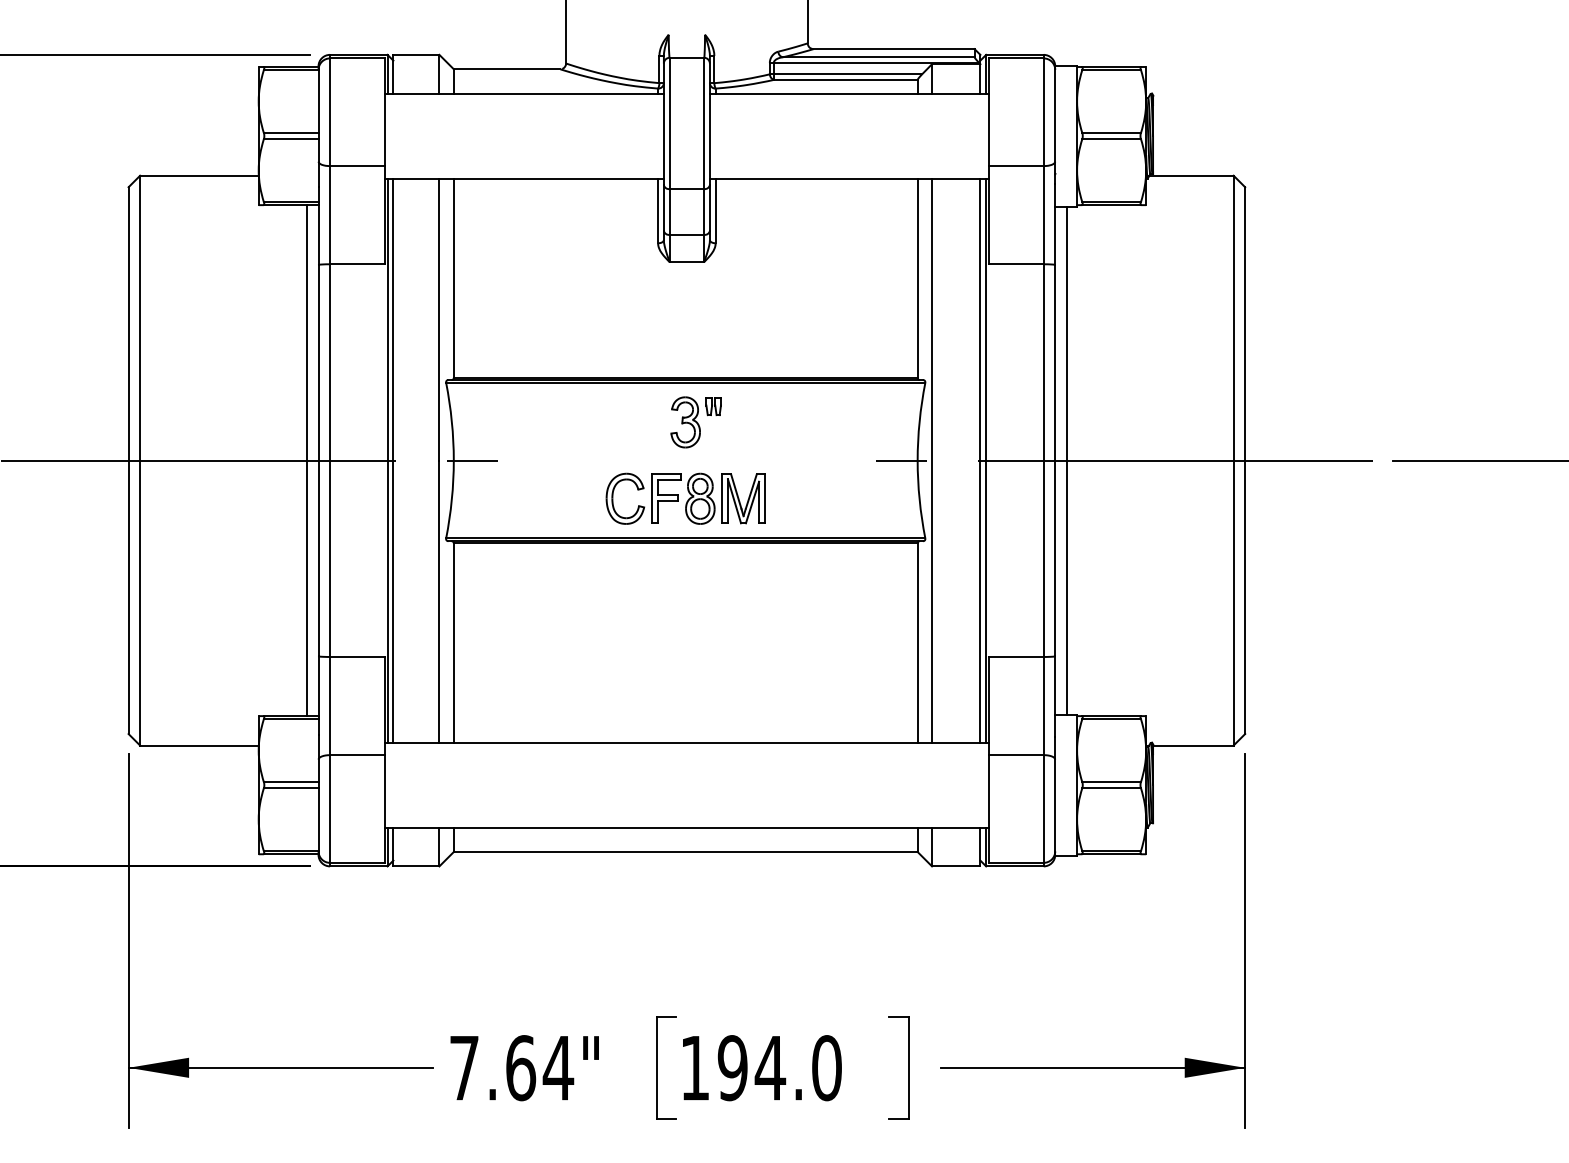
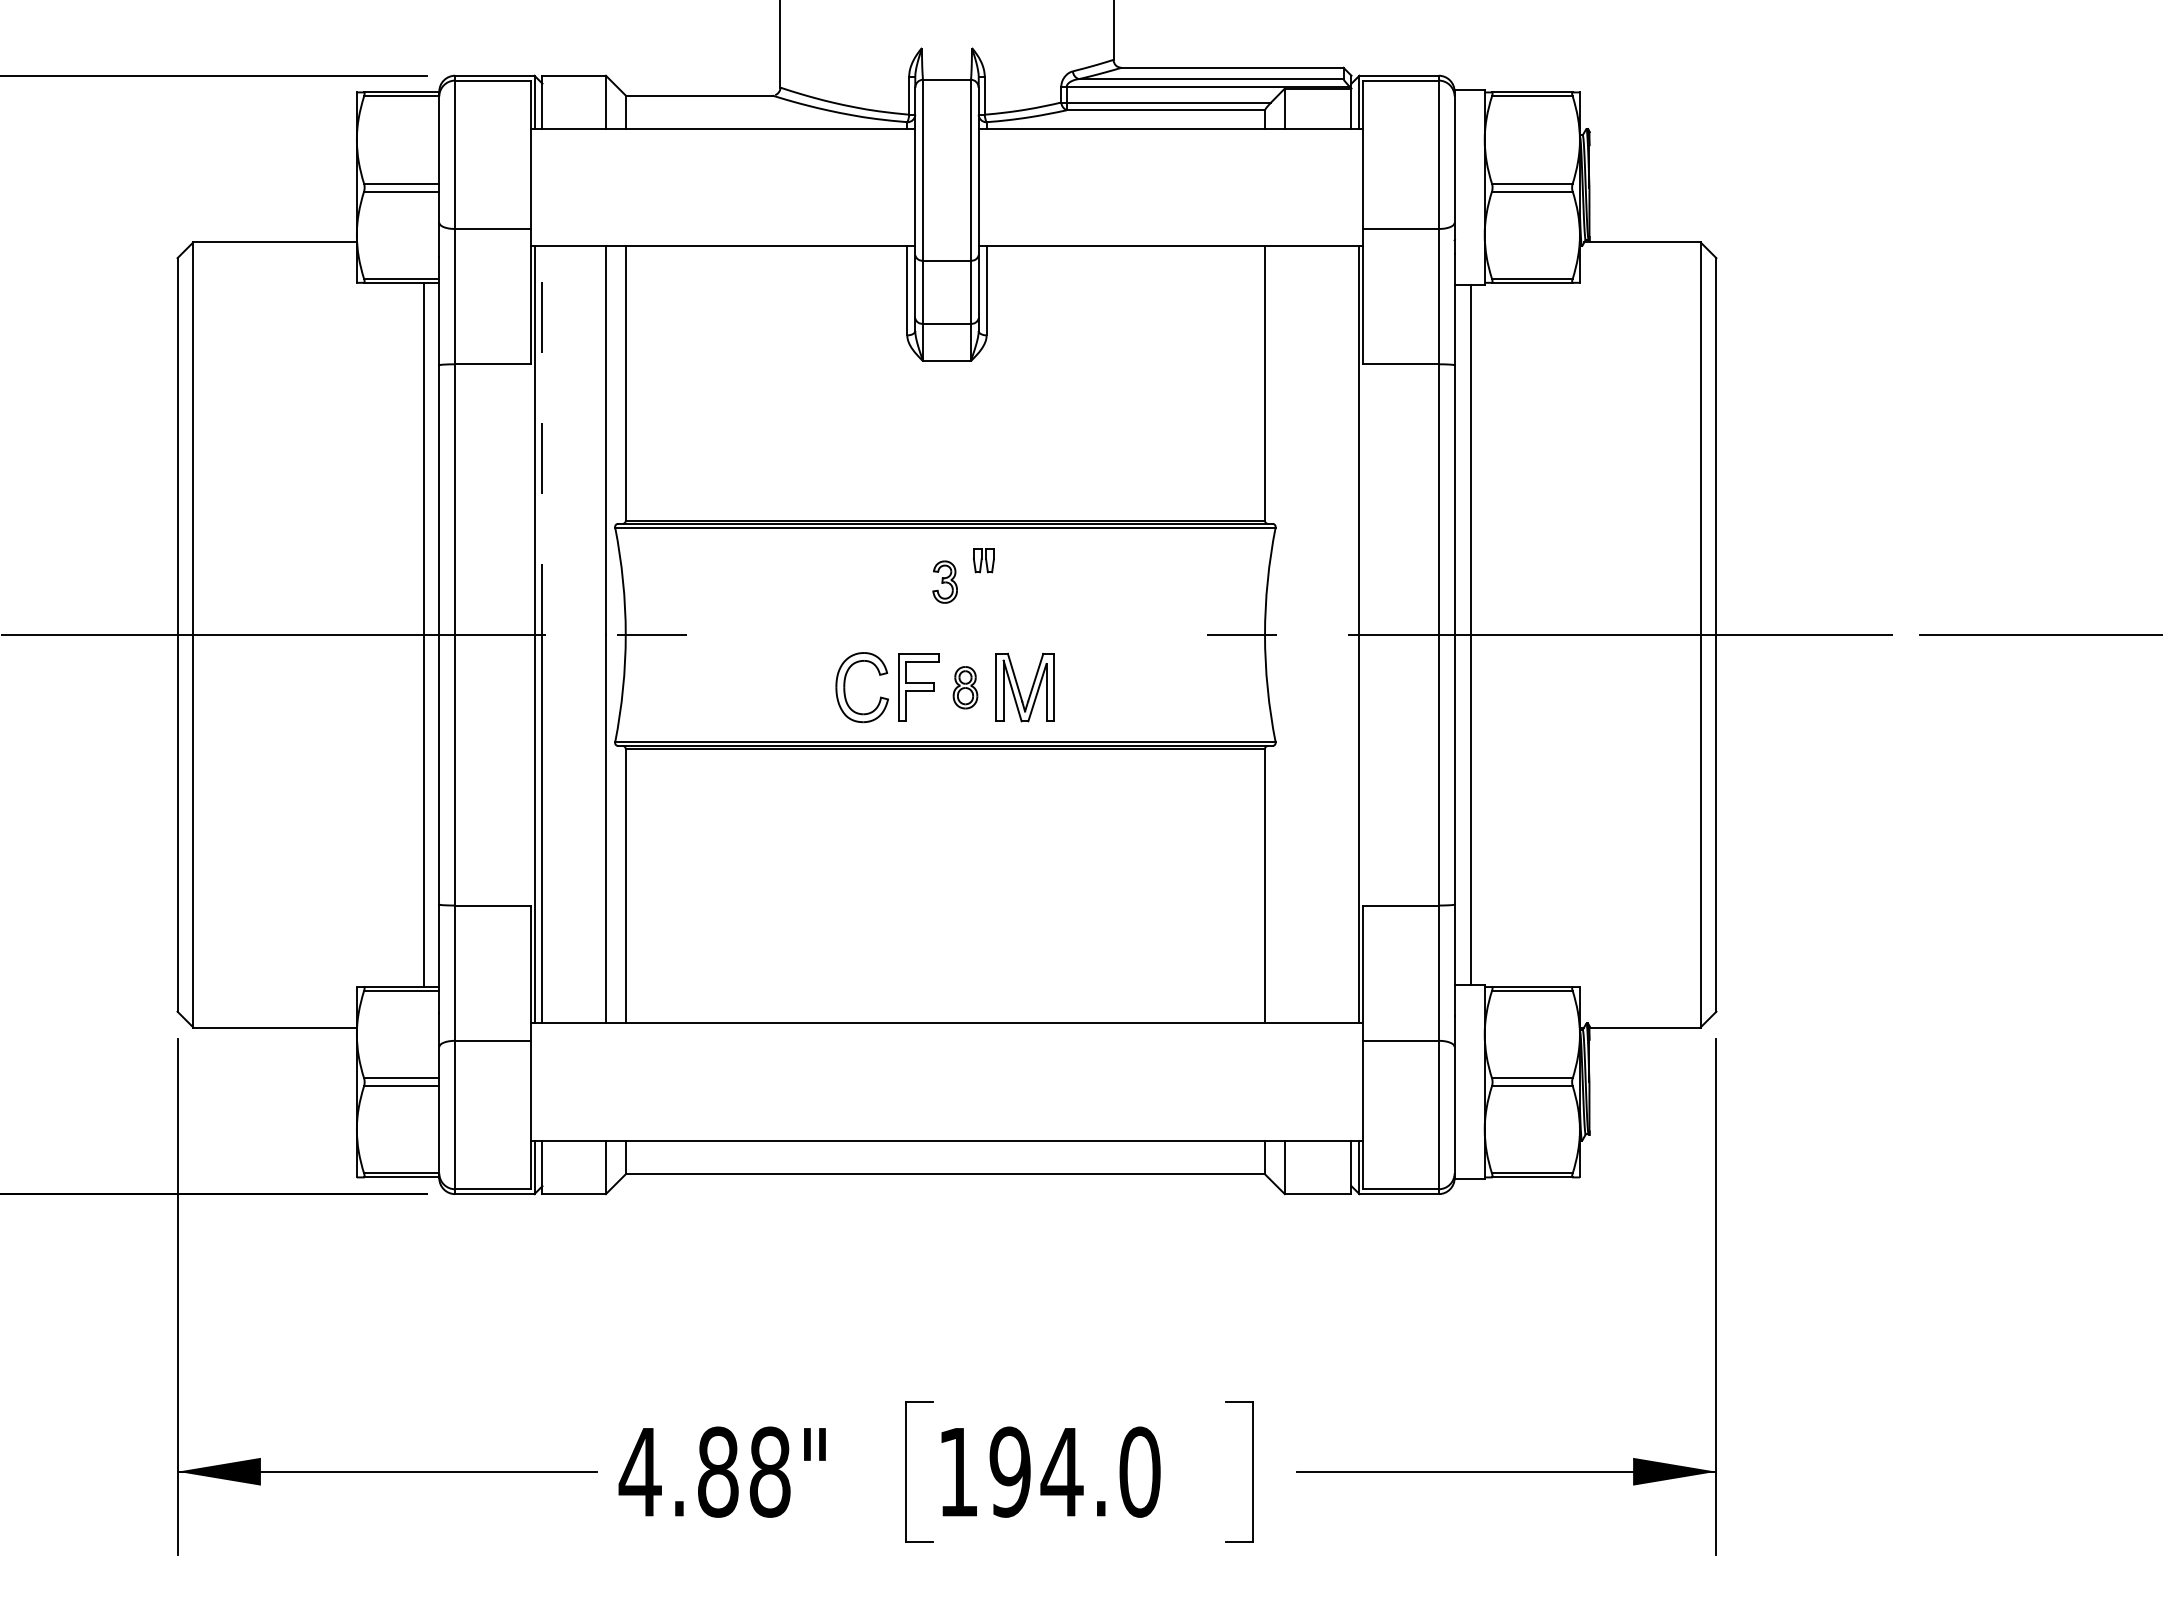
line: (393, 319) -> (542, 440), solid -> dashed
part: (685, 421) -> (944, 581), size x0.6
line: (931, 460) -> (1284, 634), removed
line: (980, 460) -> (1351, 634), removed
part: (700, 498) -> (965, 687), size x0.6
text: (510, 1067) -> (704, 1471), 7.64" -> 4.88"

